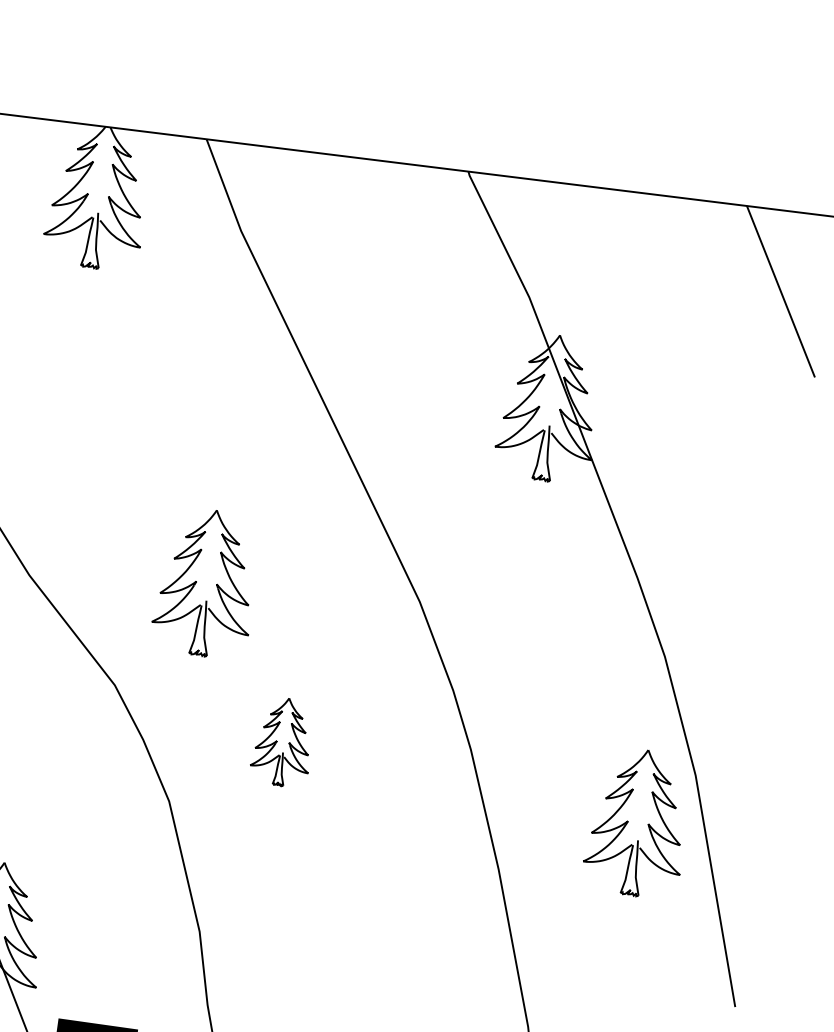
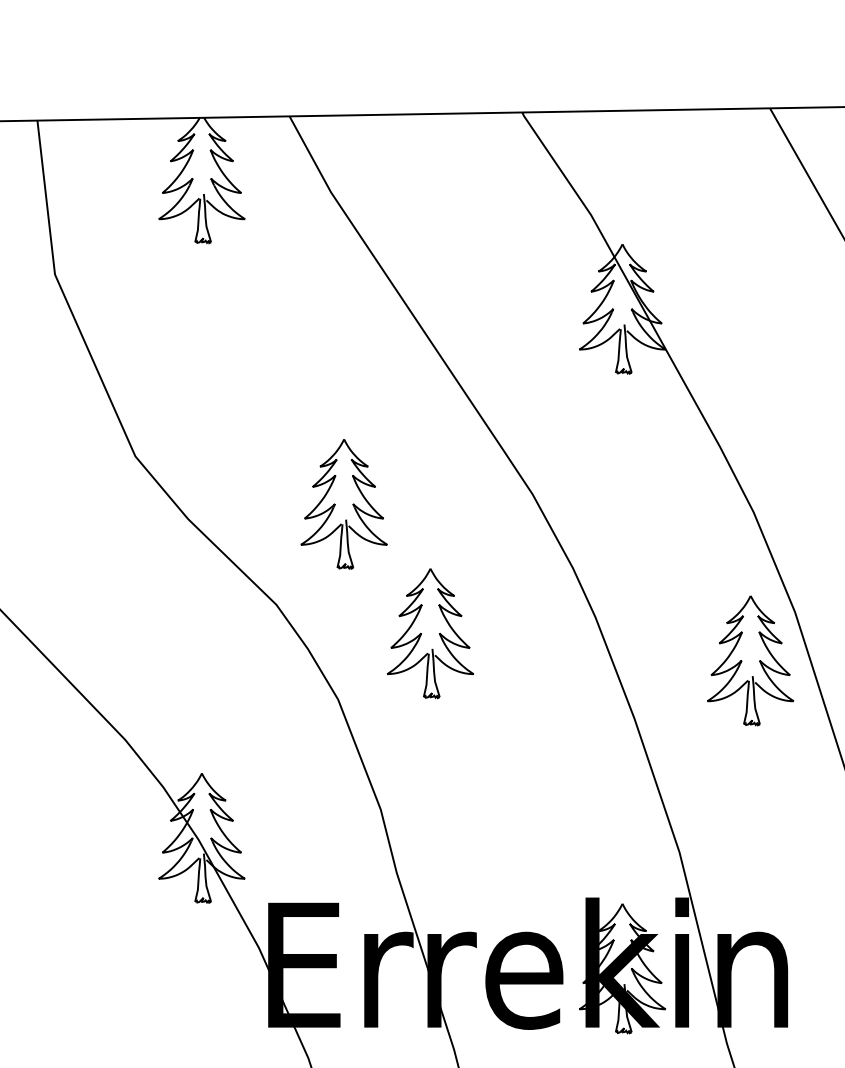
part: (283, 741) -> (430, 633), size x1.67

